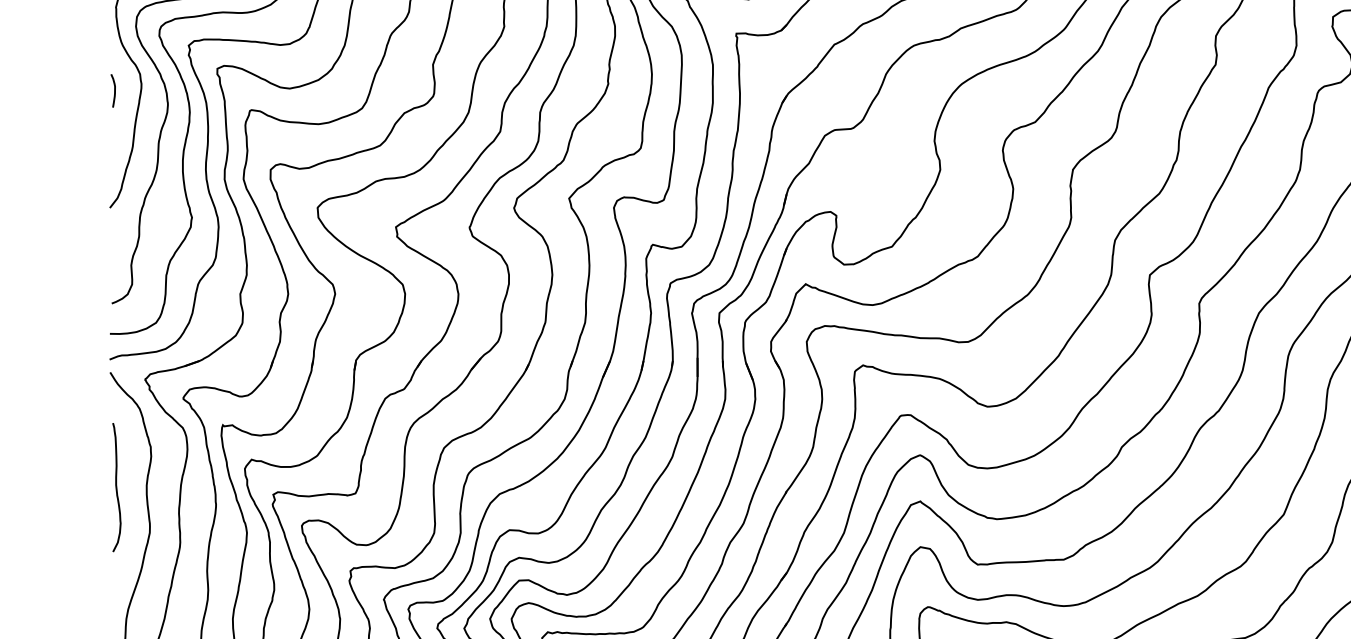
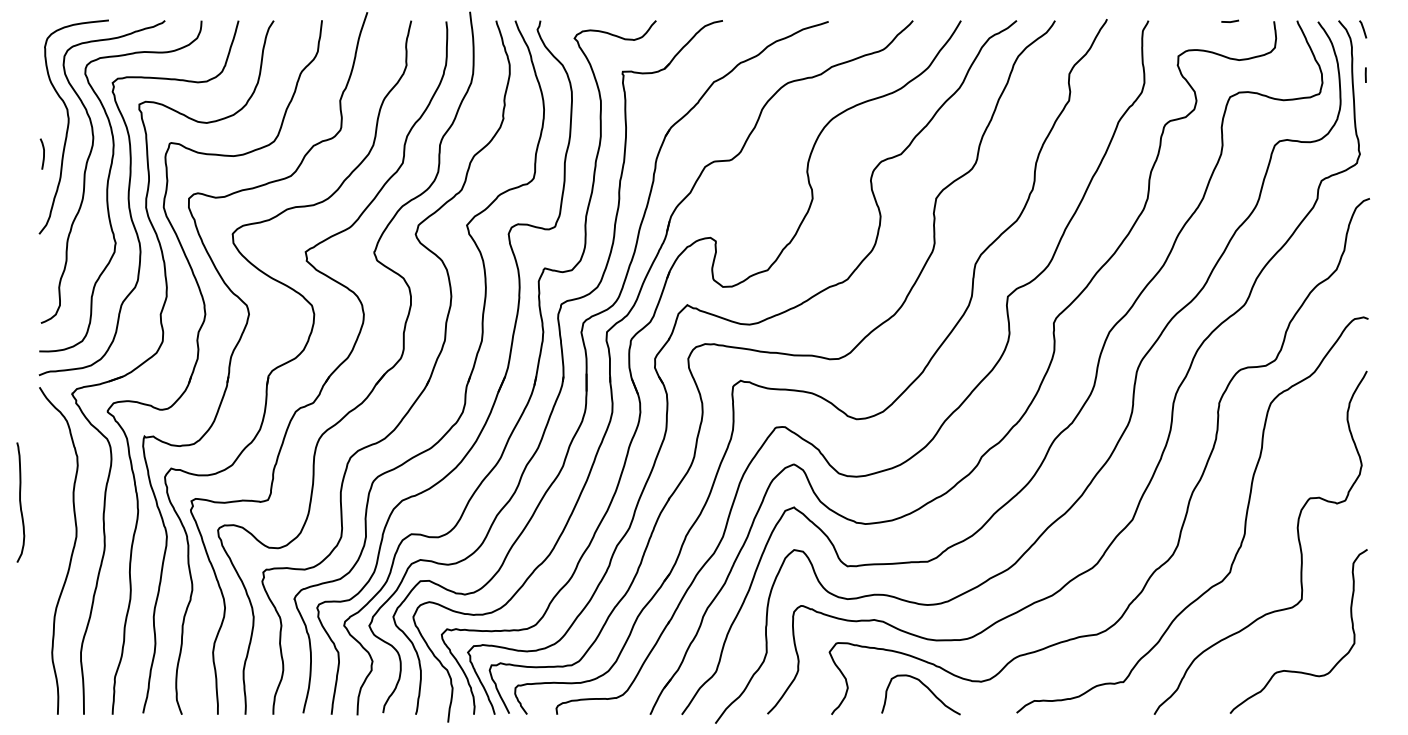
curve: (114, 90) -> (43, 153), moved
curve: (116, 487) -> (20, 502), moved

